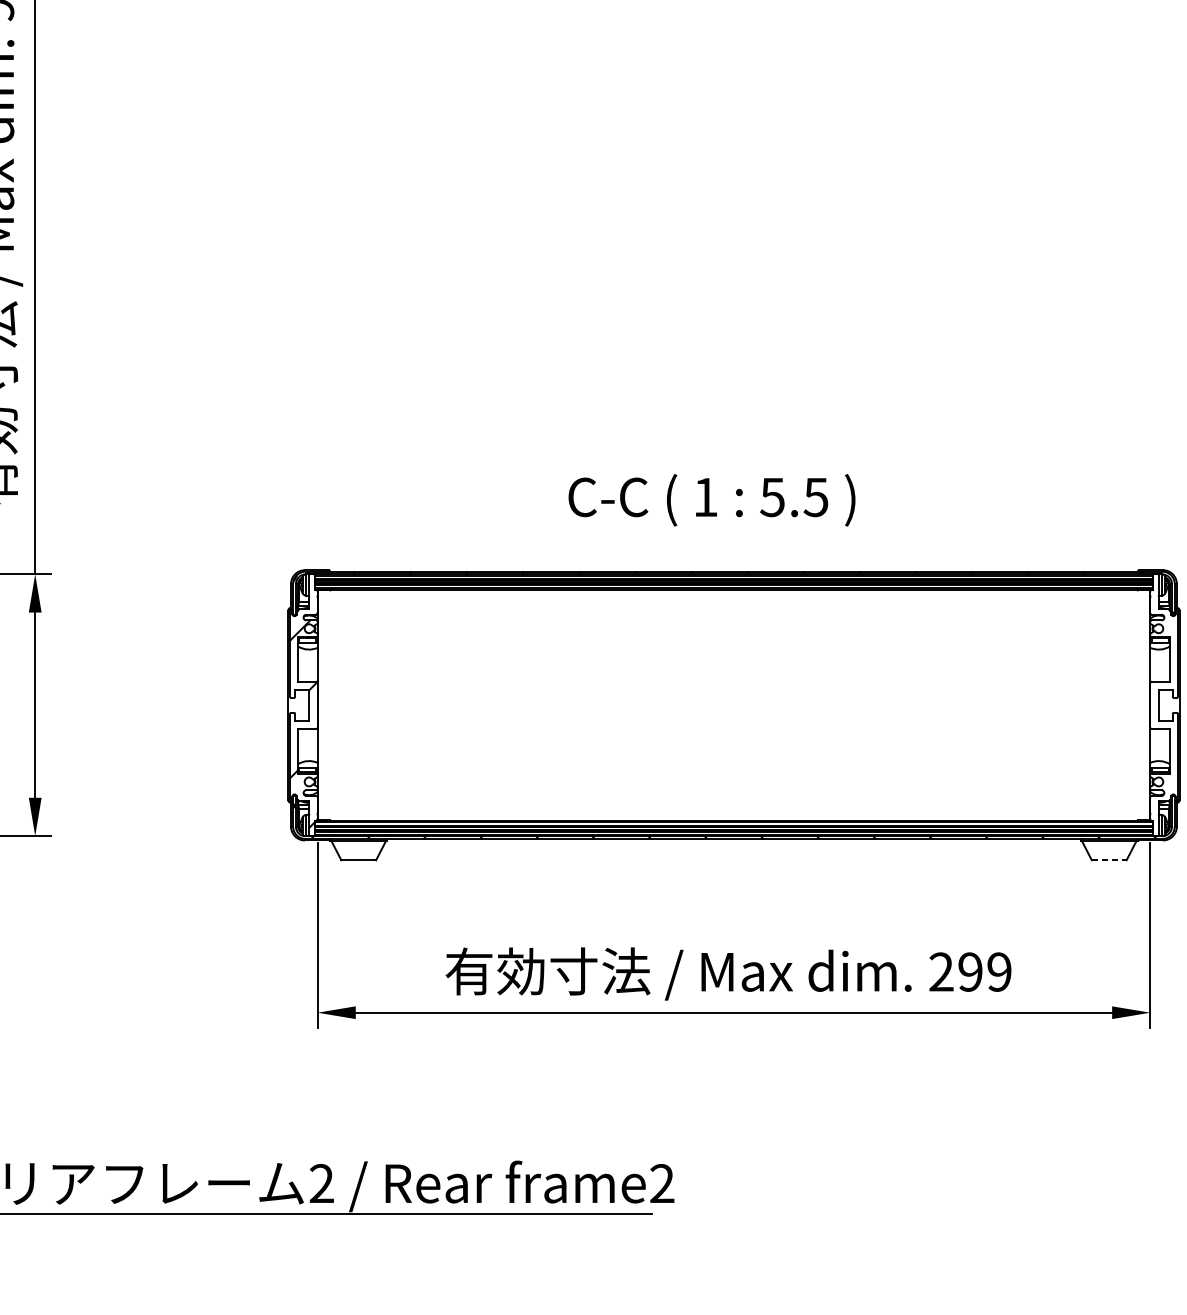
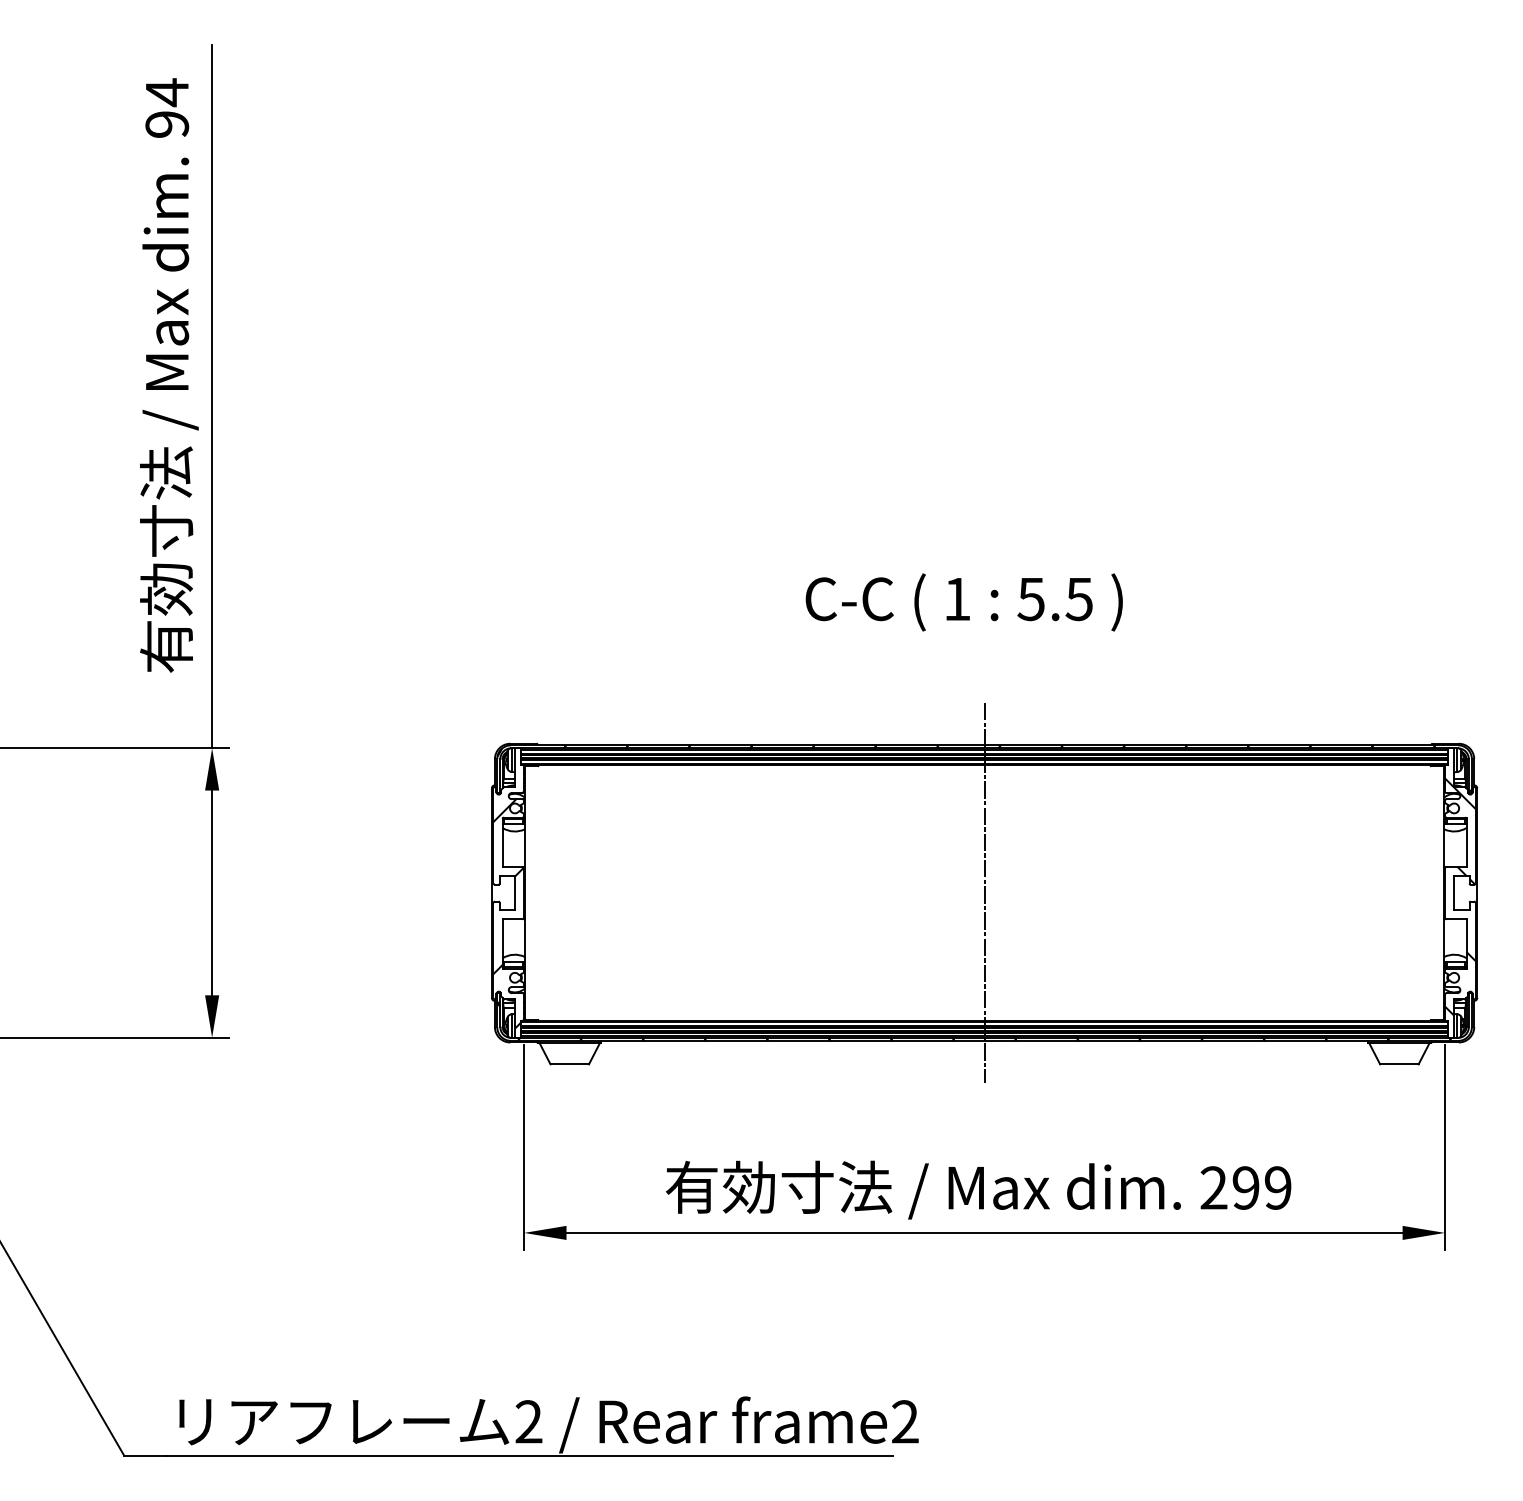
text: (711, 500) -> (963, 602), moved
line: (733, 704) -> (984, 892), added
hatch: (1163, 708) -> (1459, 896), added
line: (1109, 860) -> (1399, 1064), dashed -> solid

